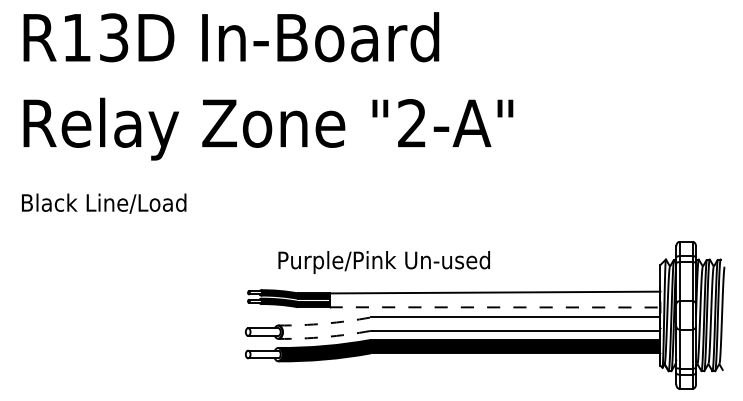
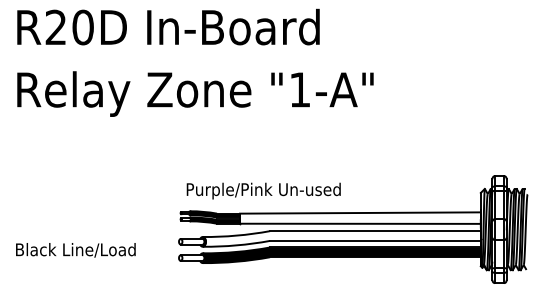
text: (95, 37) -> (69, 27), R13D -> R20D
text: (411, 122) -> (299, 89), "2-A" -> "1-A"
text: (103, 203) -> (75, 250), moved
text: (383, 261) -> (263, 190), moved
line: (495, 306) -> (360, 223), dashed -> solid
arc: (324, 323) -> (236, 235), dashed -> solid
arc: (324, 337) -> (236, 245), dashed -> solid

